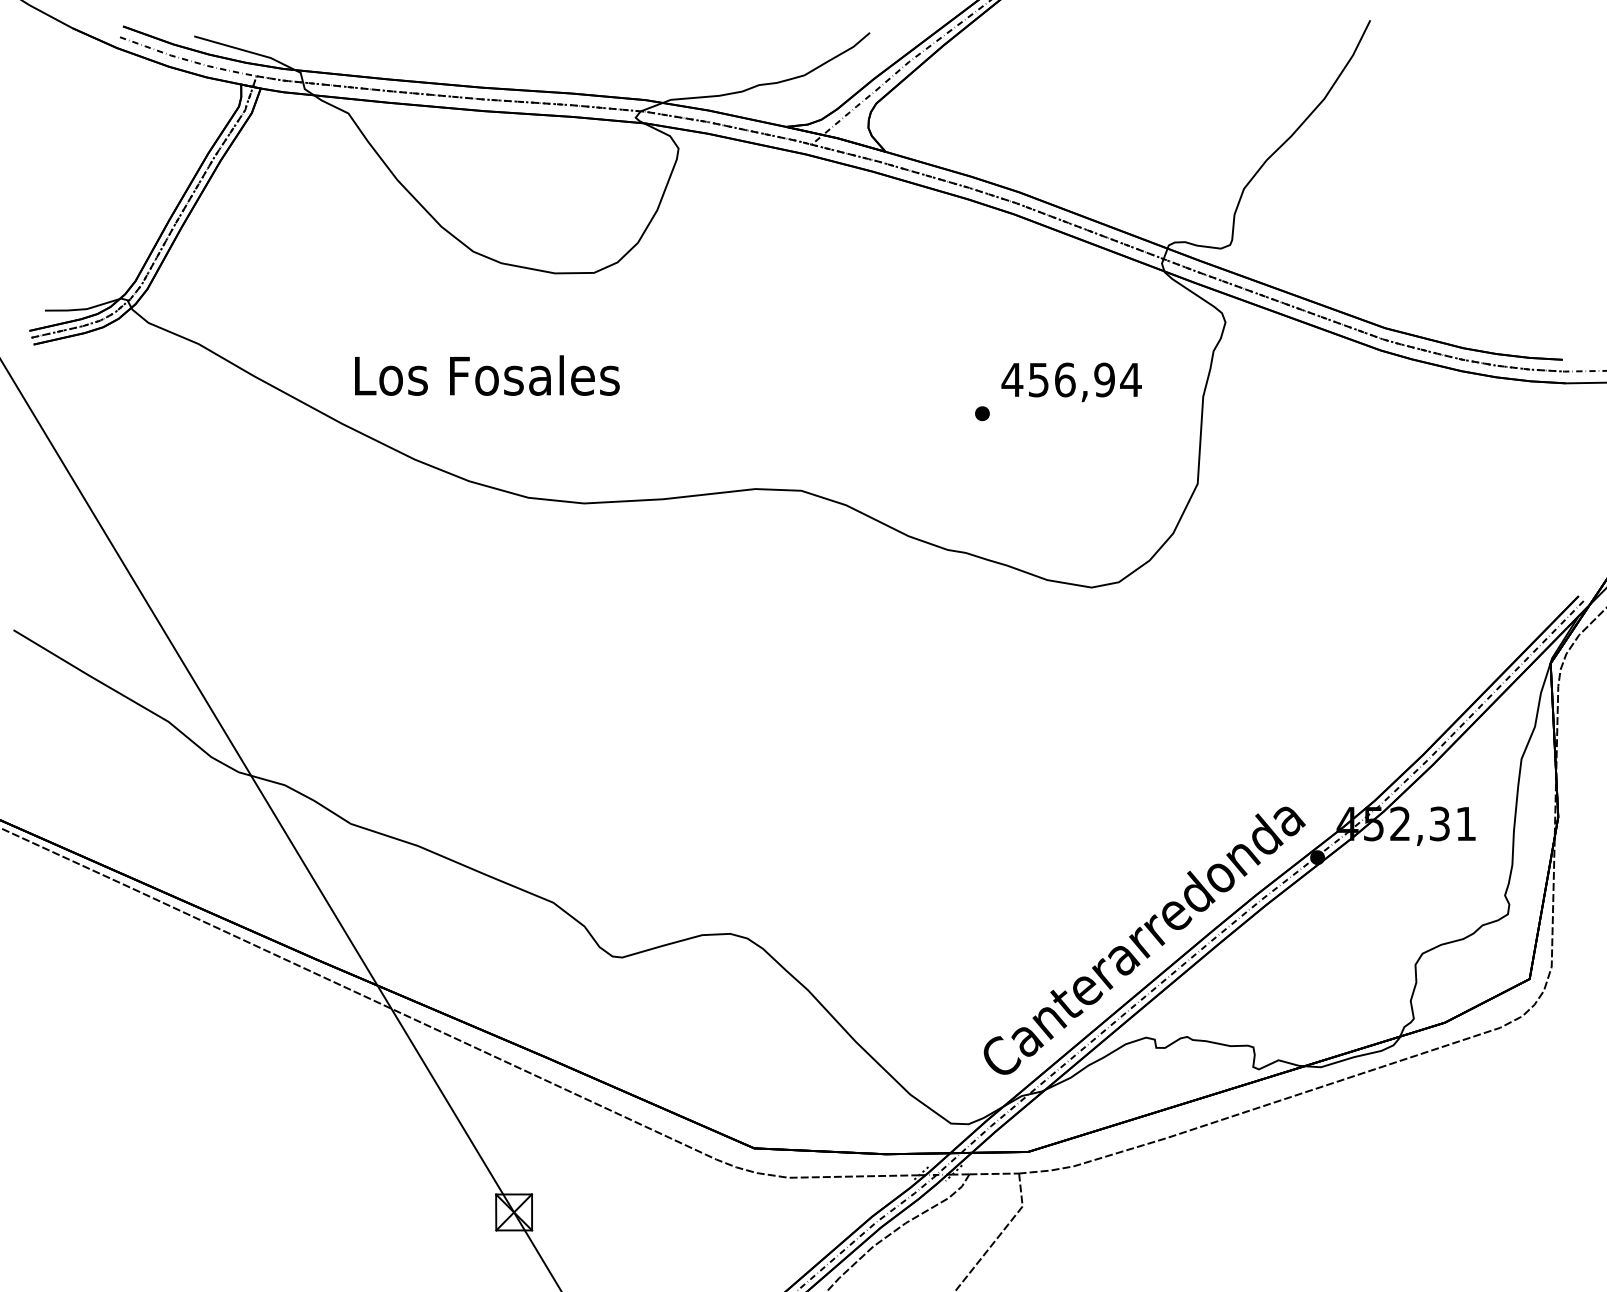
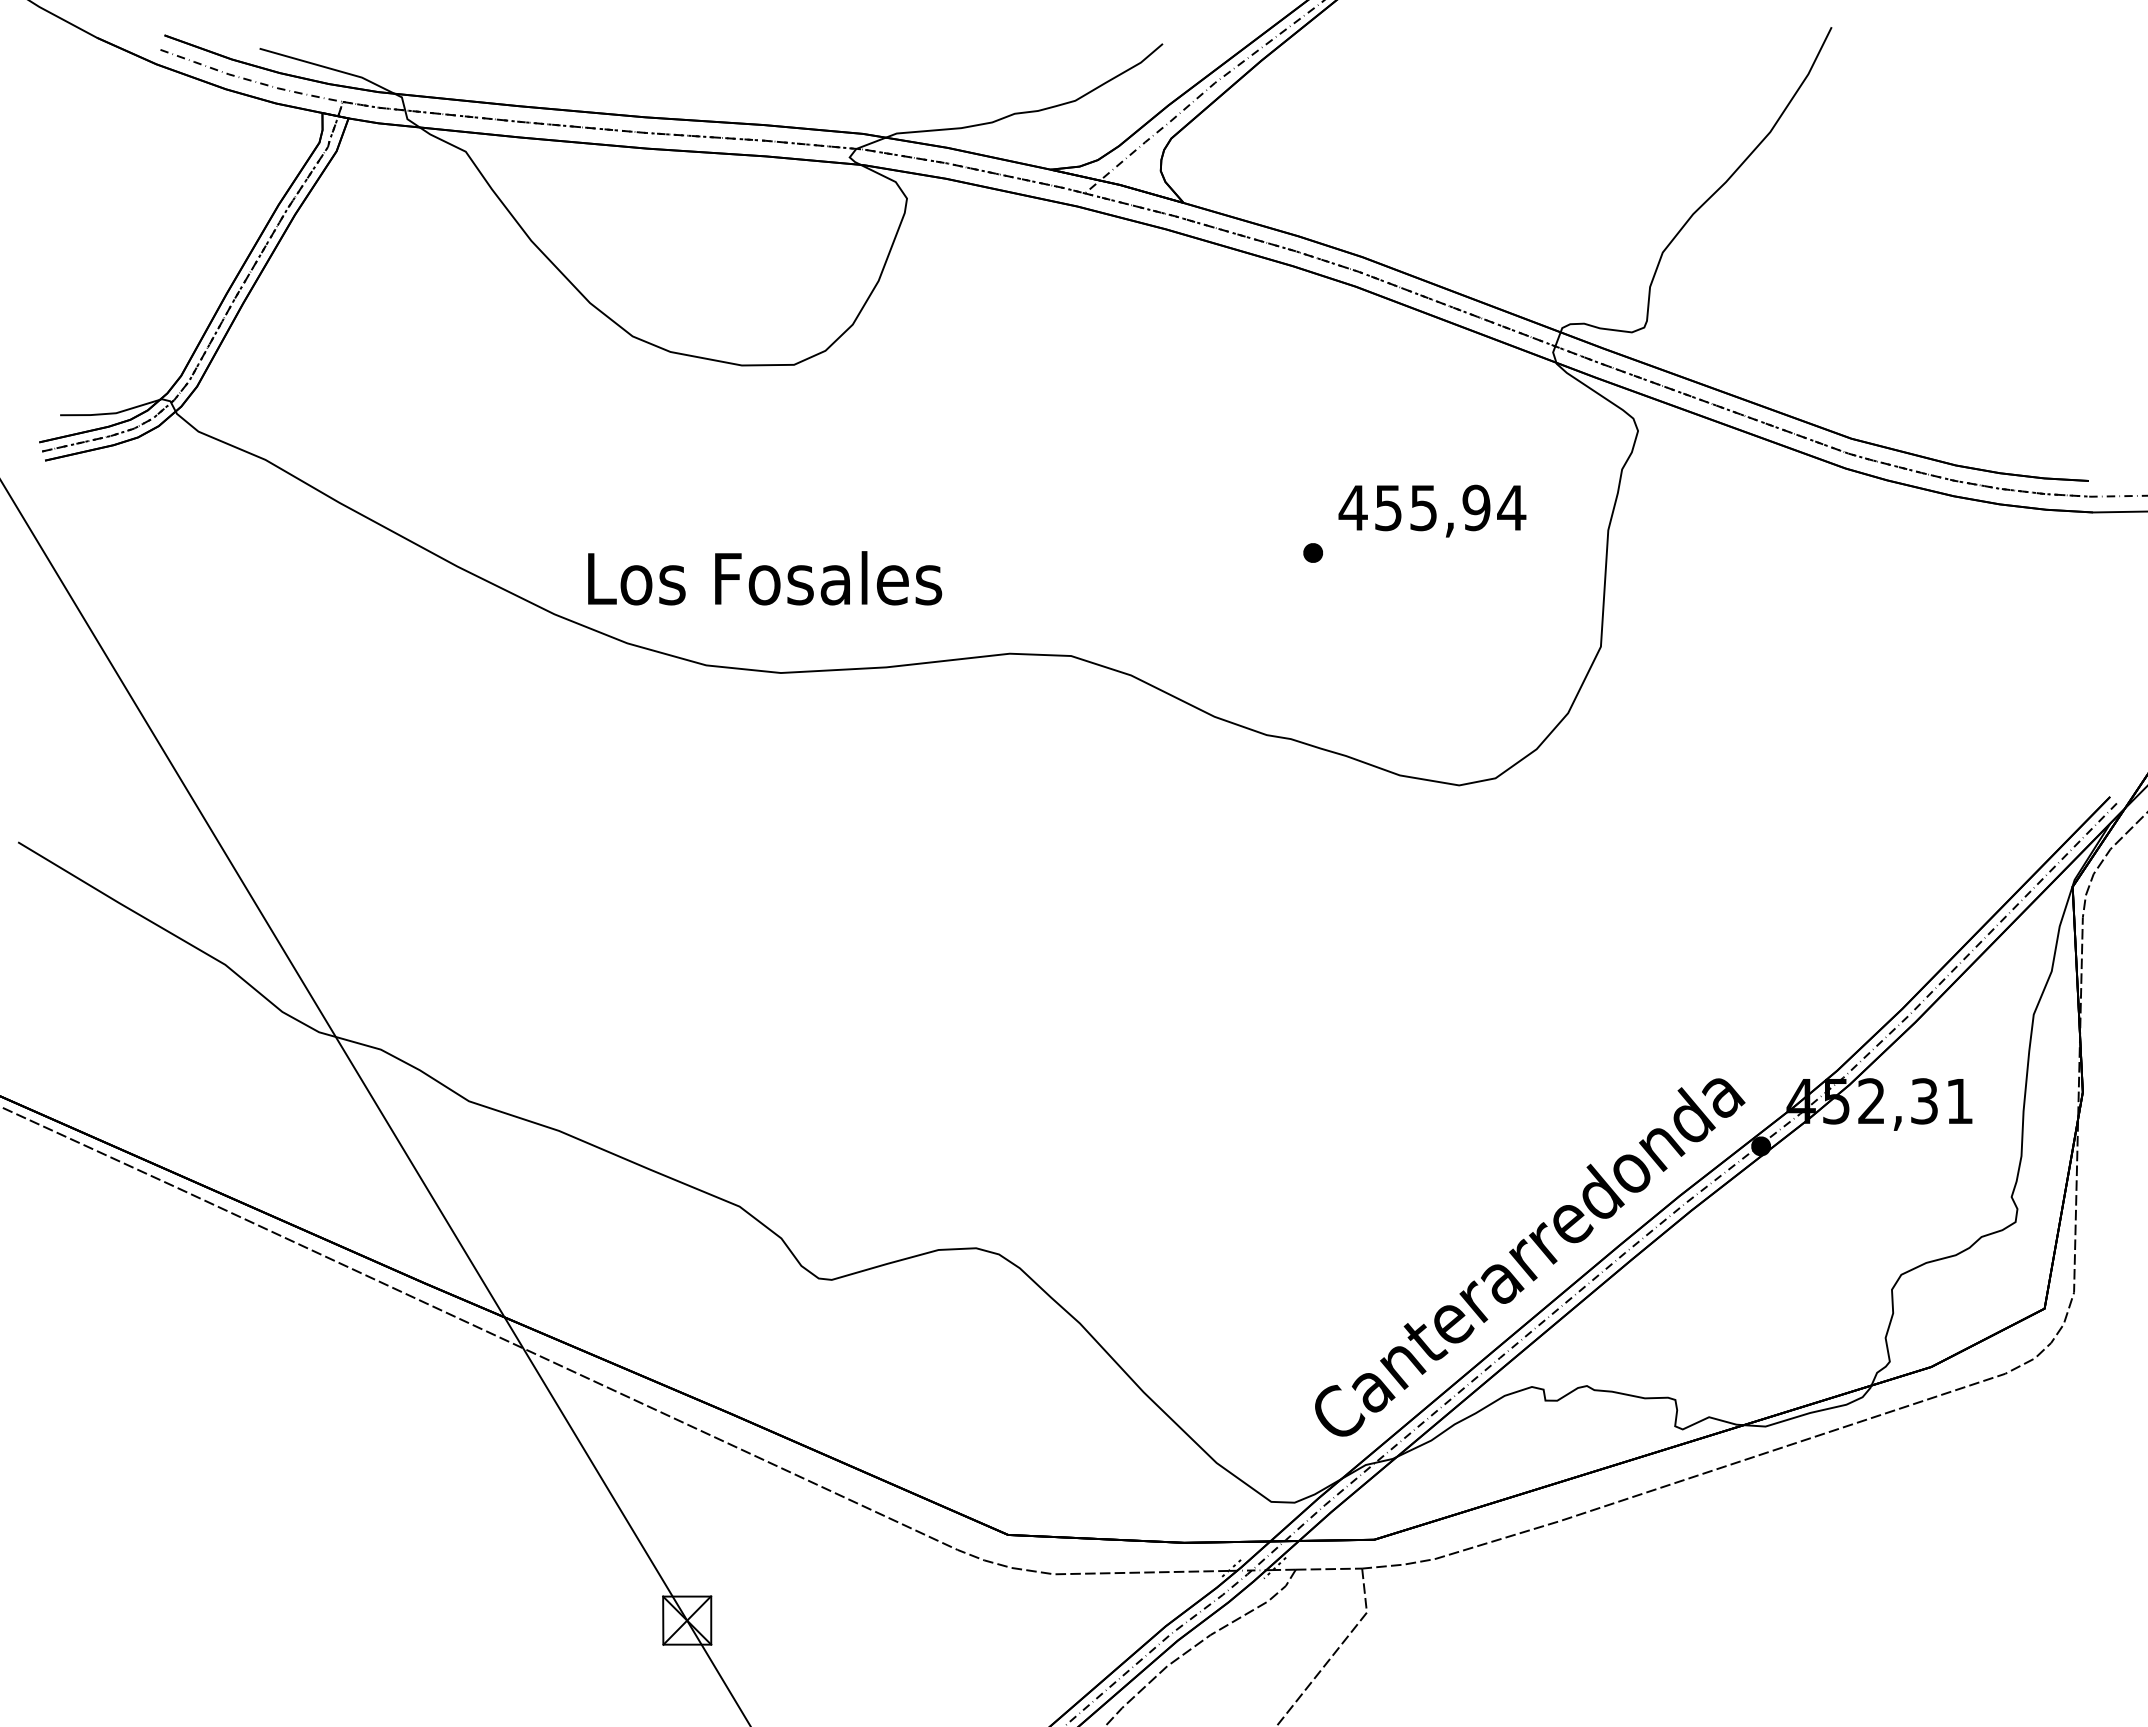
text: (487, 375) -> (765, 578), moved
text: (1065, 379) -> (1424, 507), 456,94 -> 455,94

